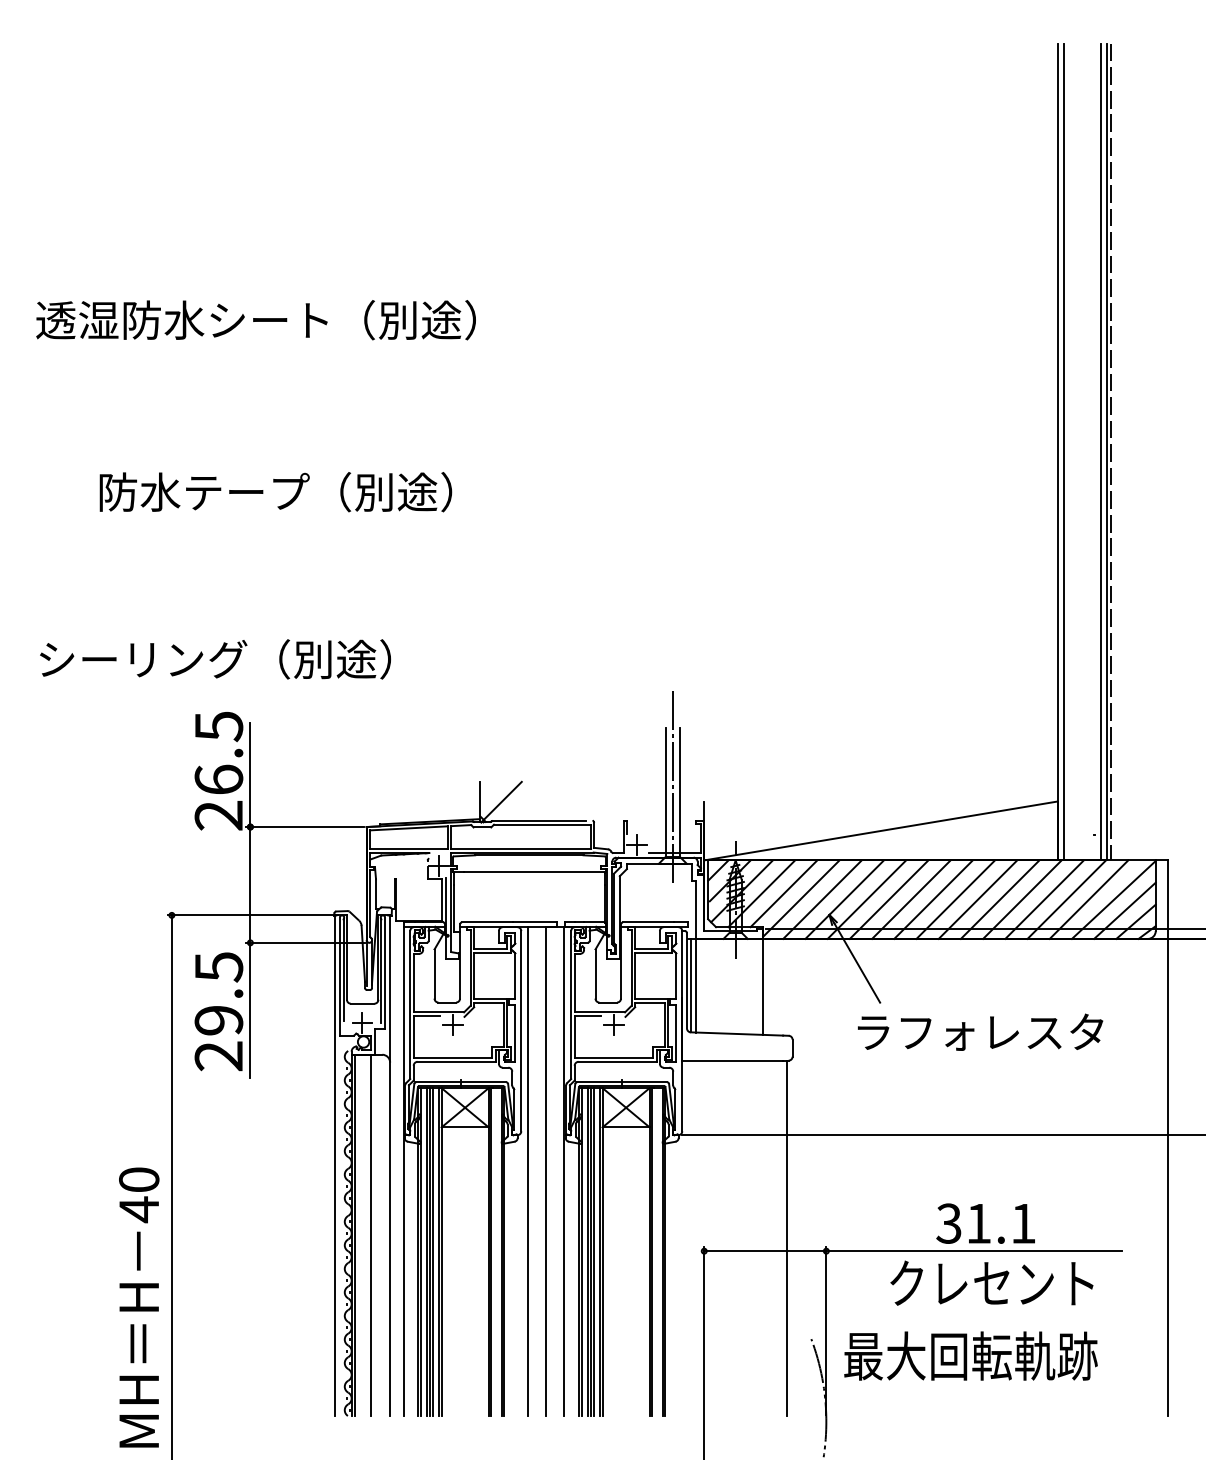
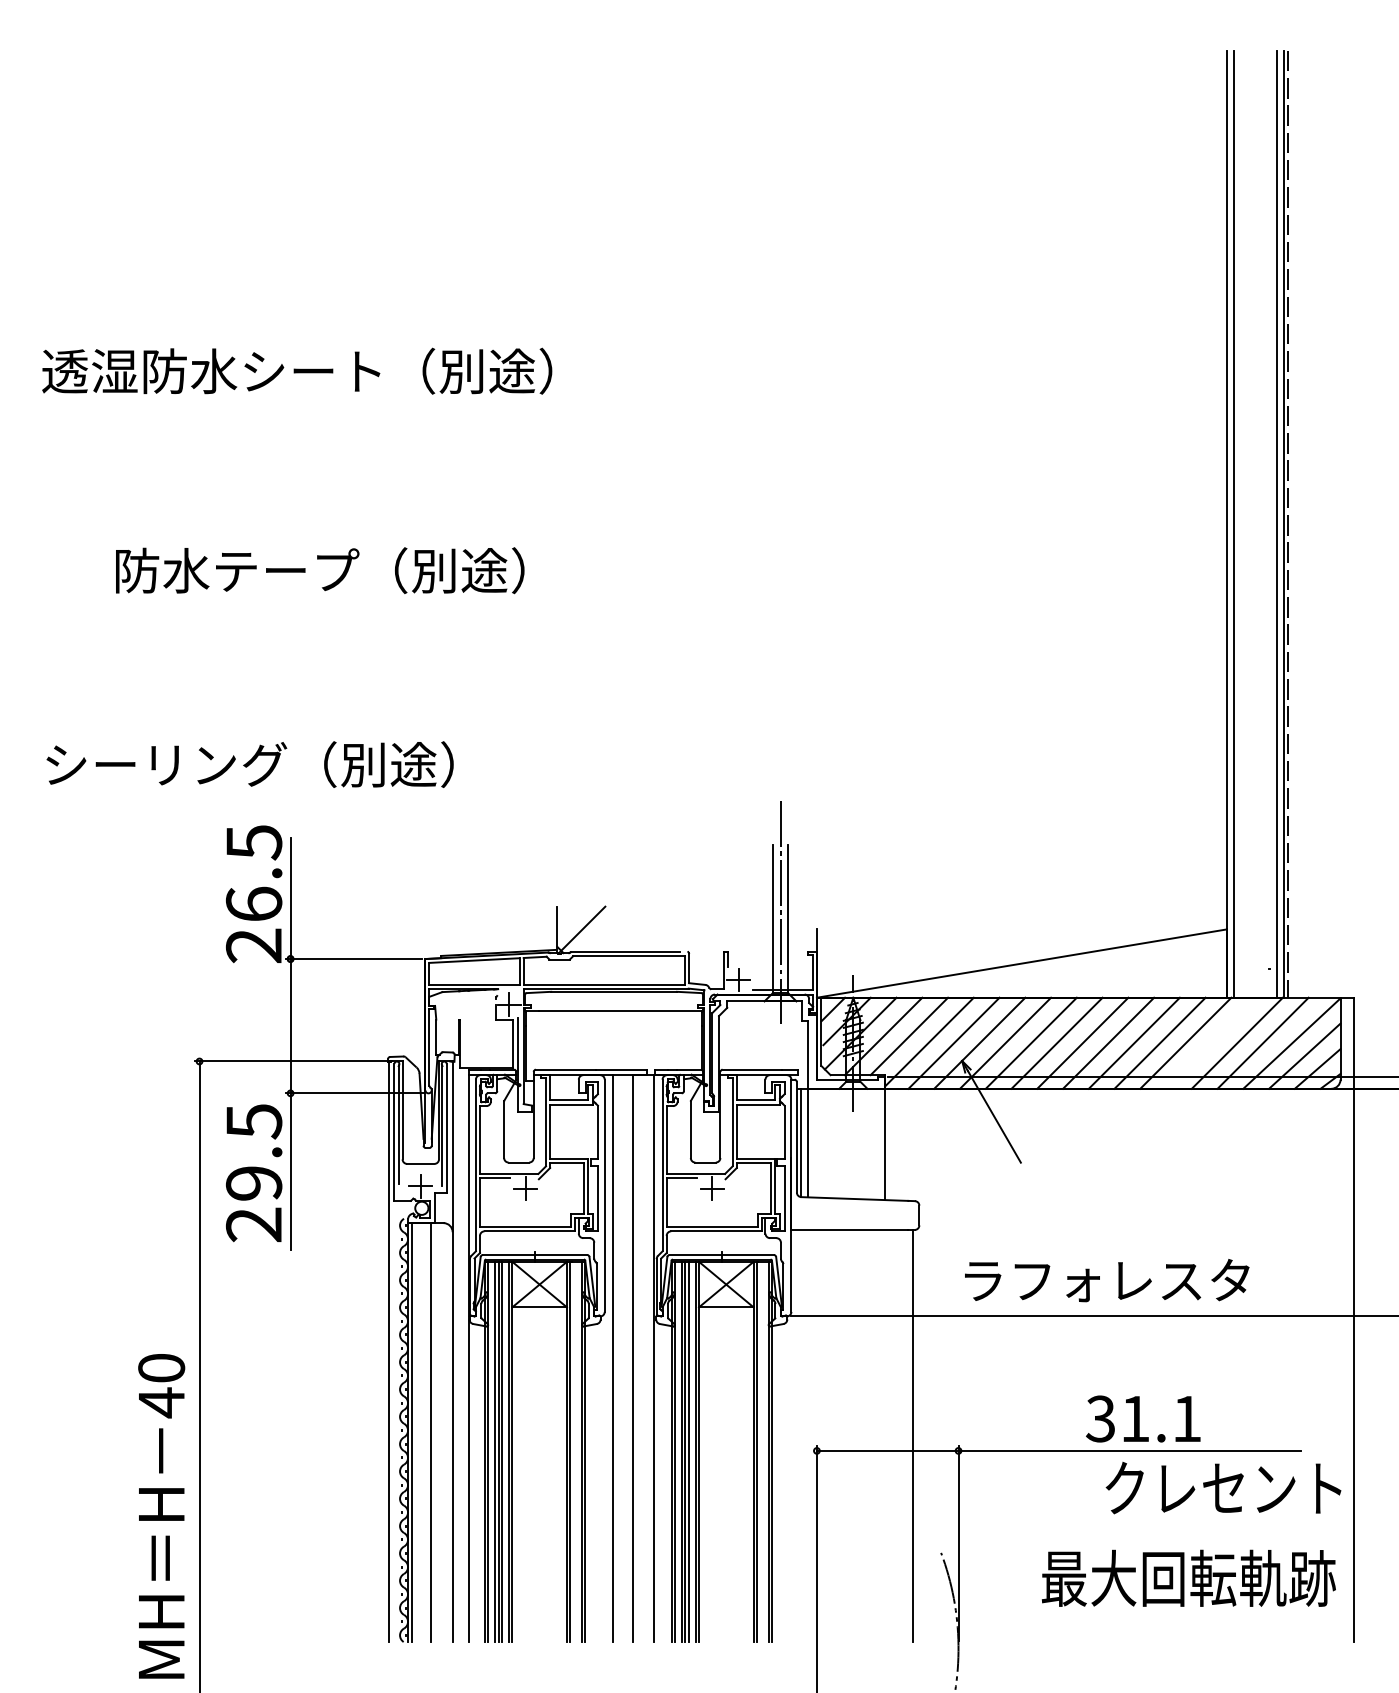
line: (1044, 899) -> (1211, 1043), removed
text: (980, 1031) -> (1107, 1279), moved
text: (991, 1282) -> (1223, 1487), moved
text: (970, 1355) -> (1188, 1577), moved

